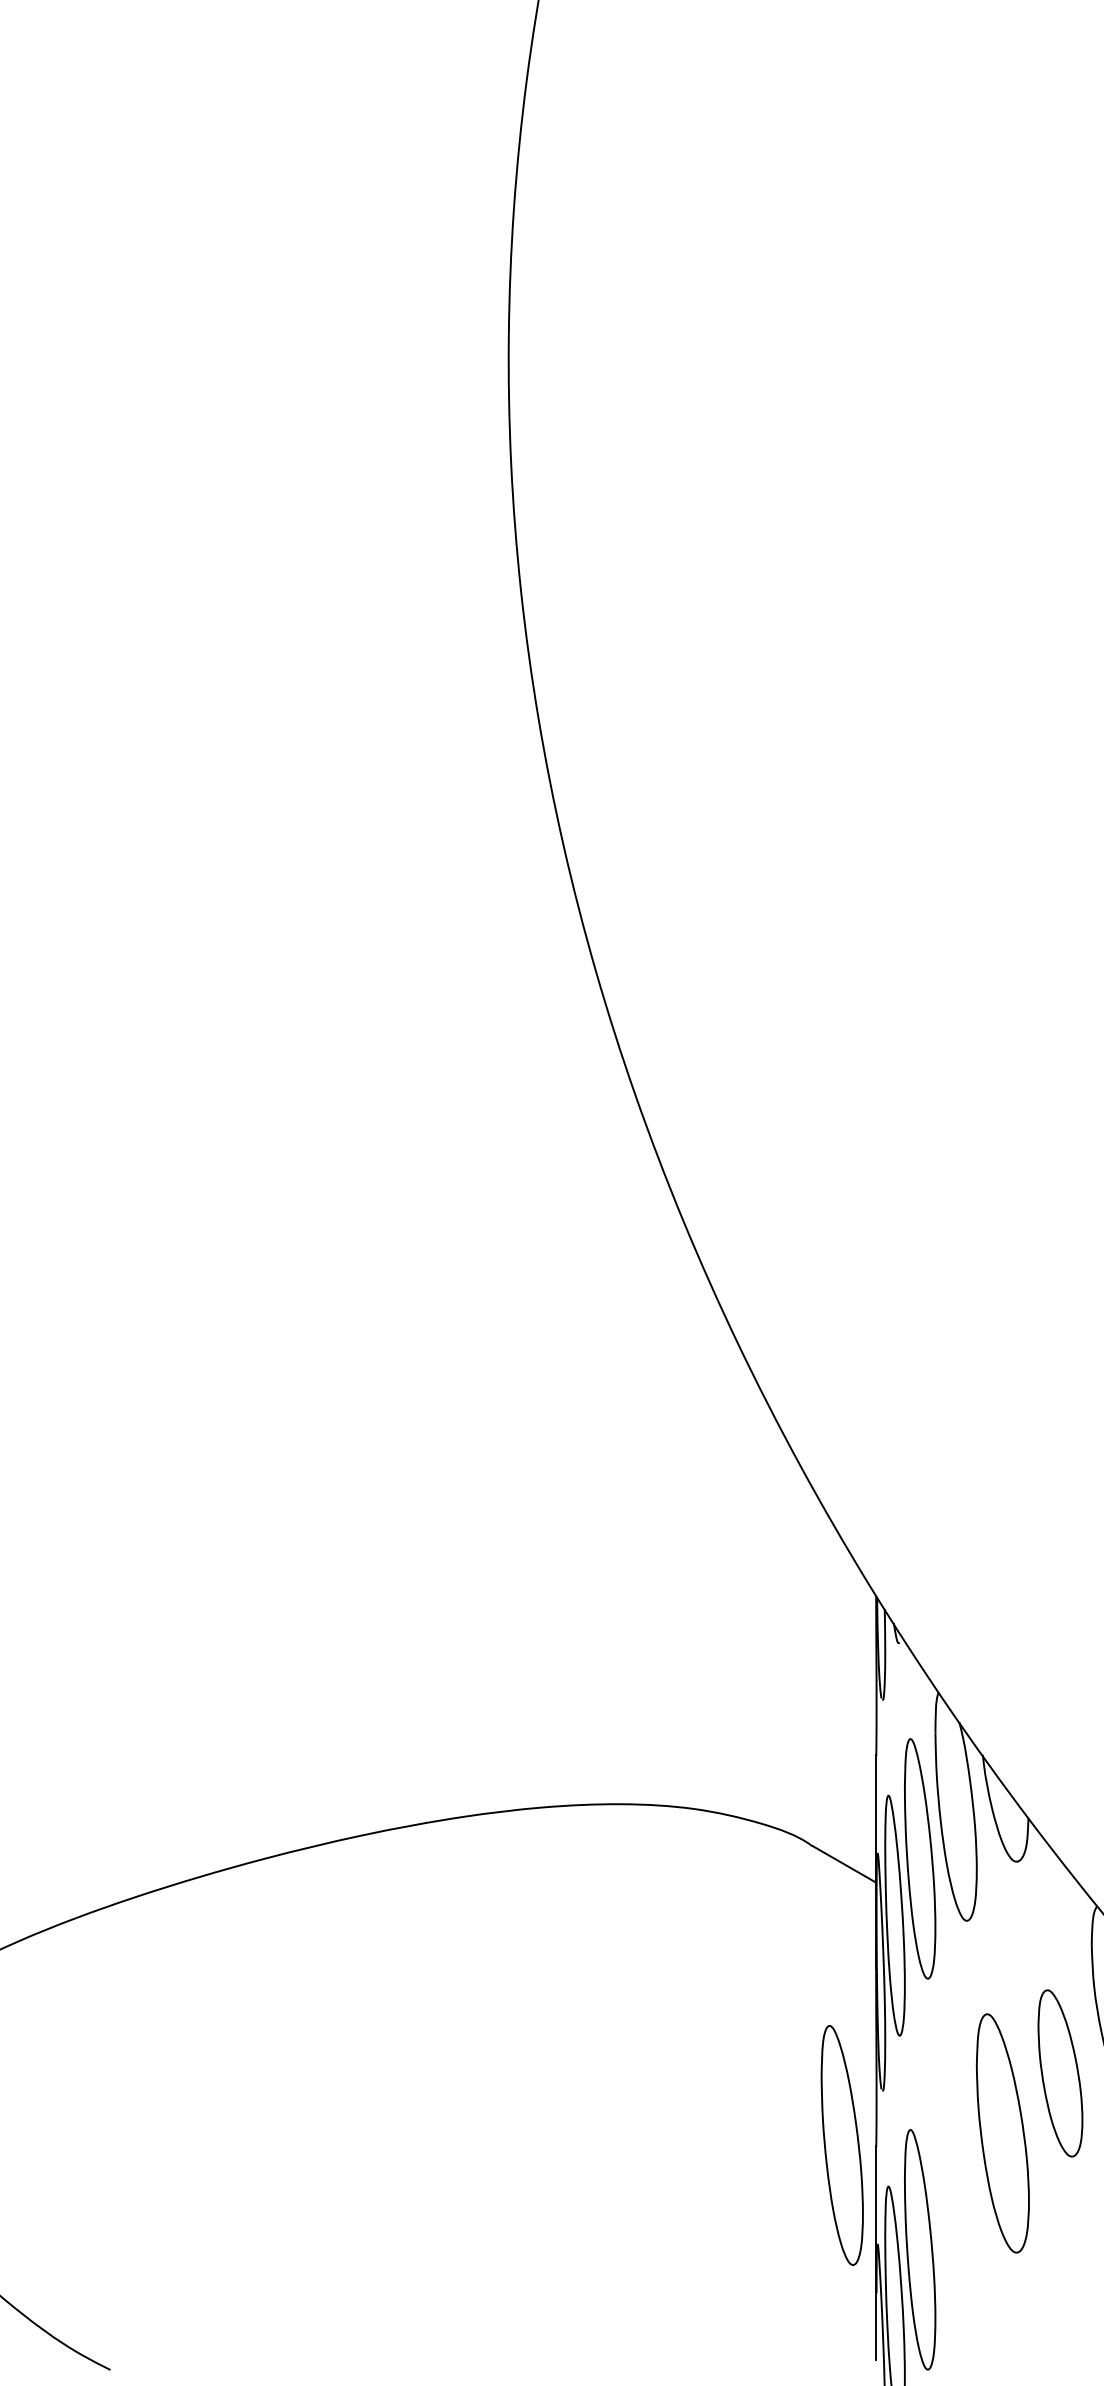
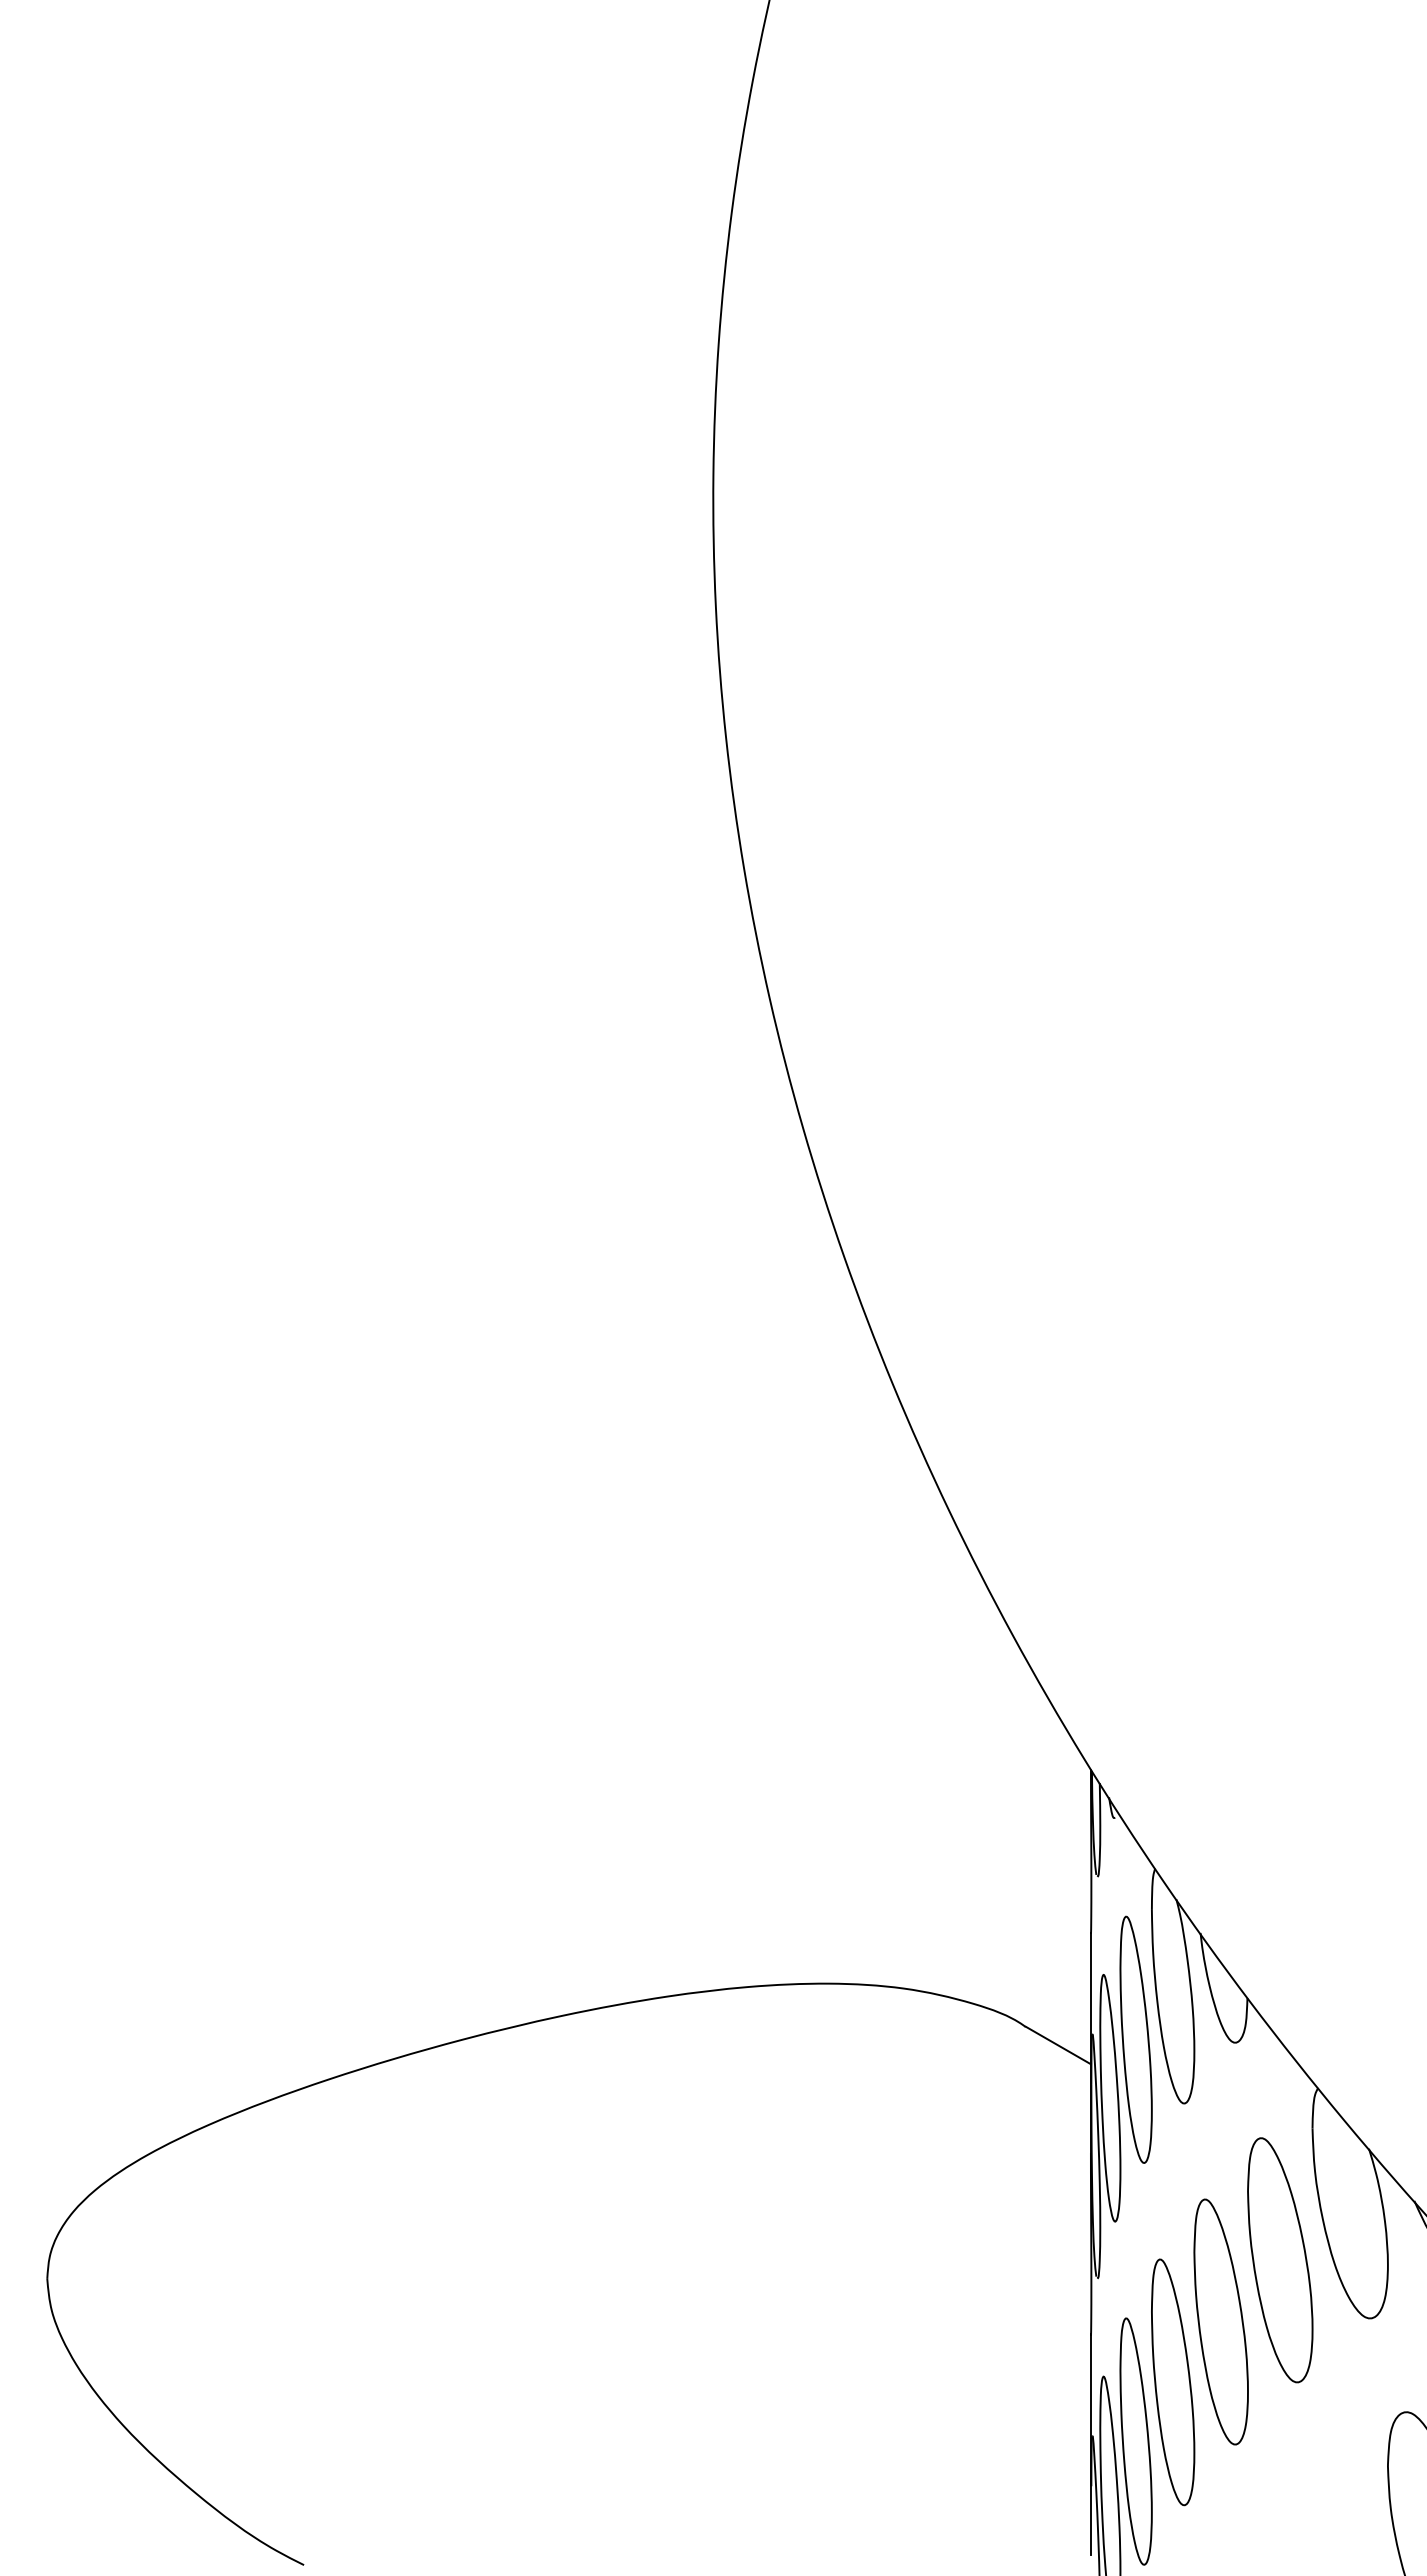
part: (1060, 2073) -> (1280, 2260), size x1.43
part: (842, 2145) -> (1173, 2382), moved

